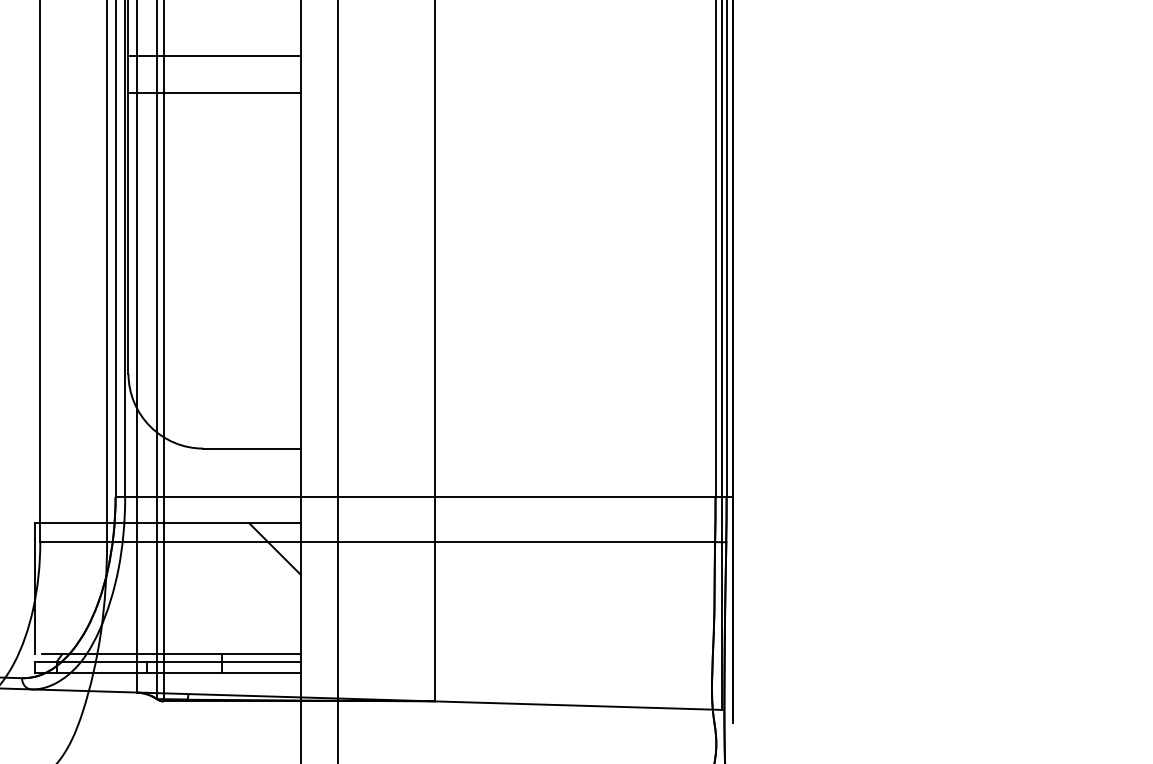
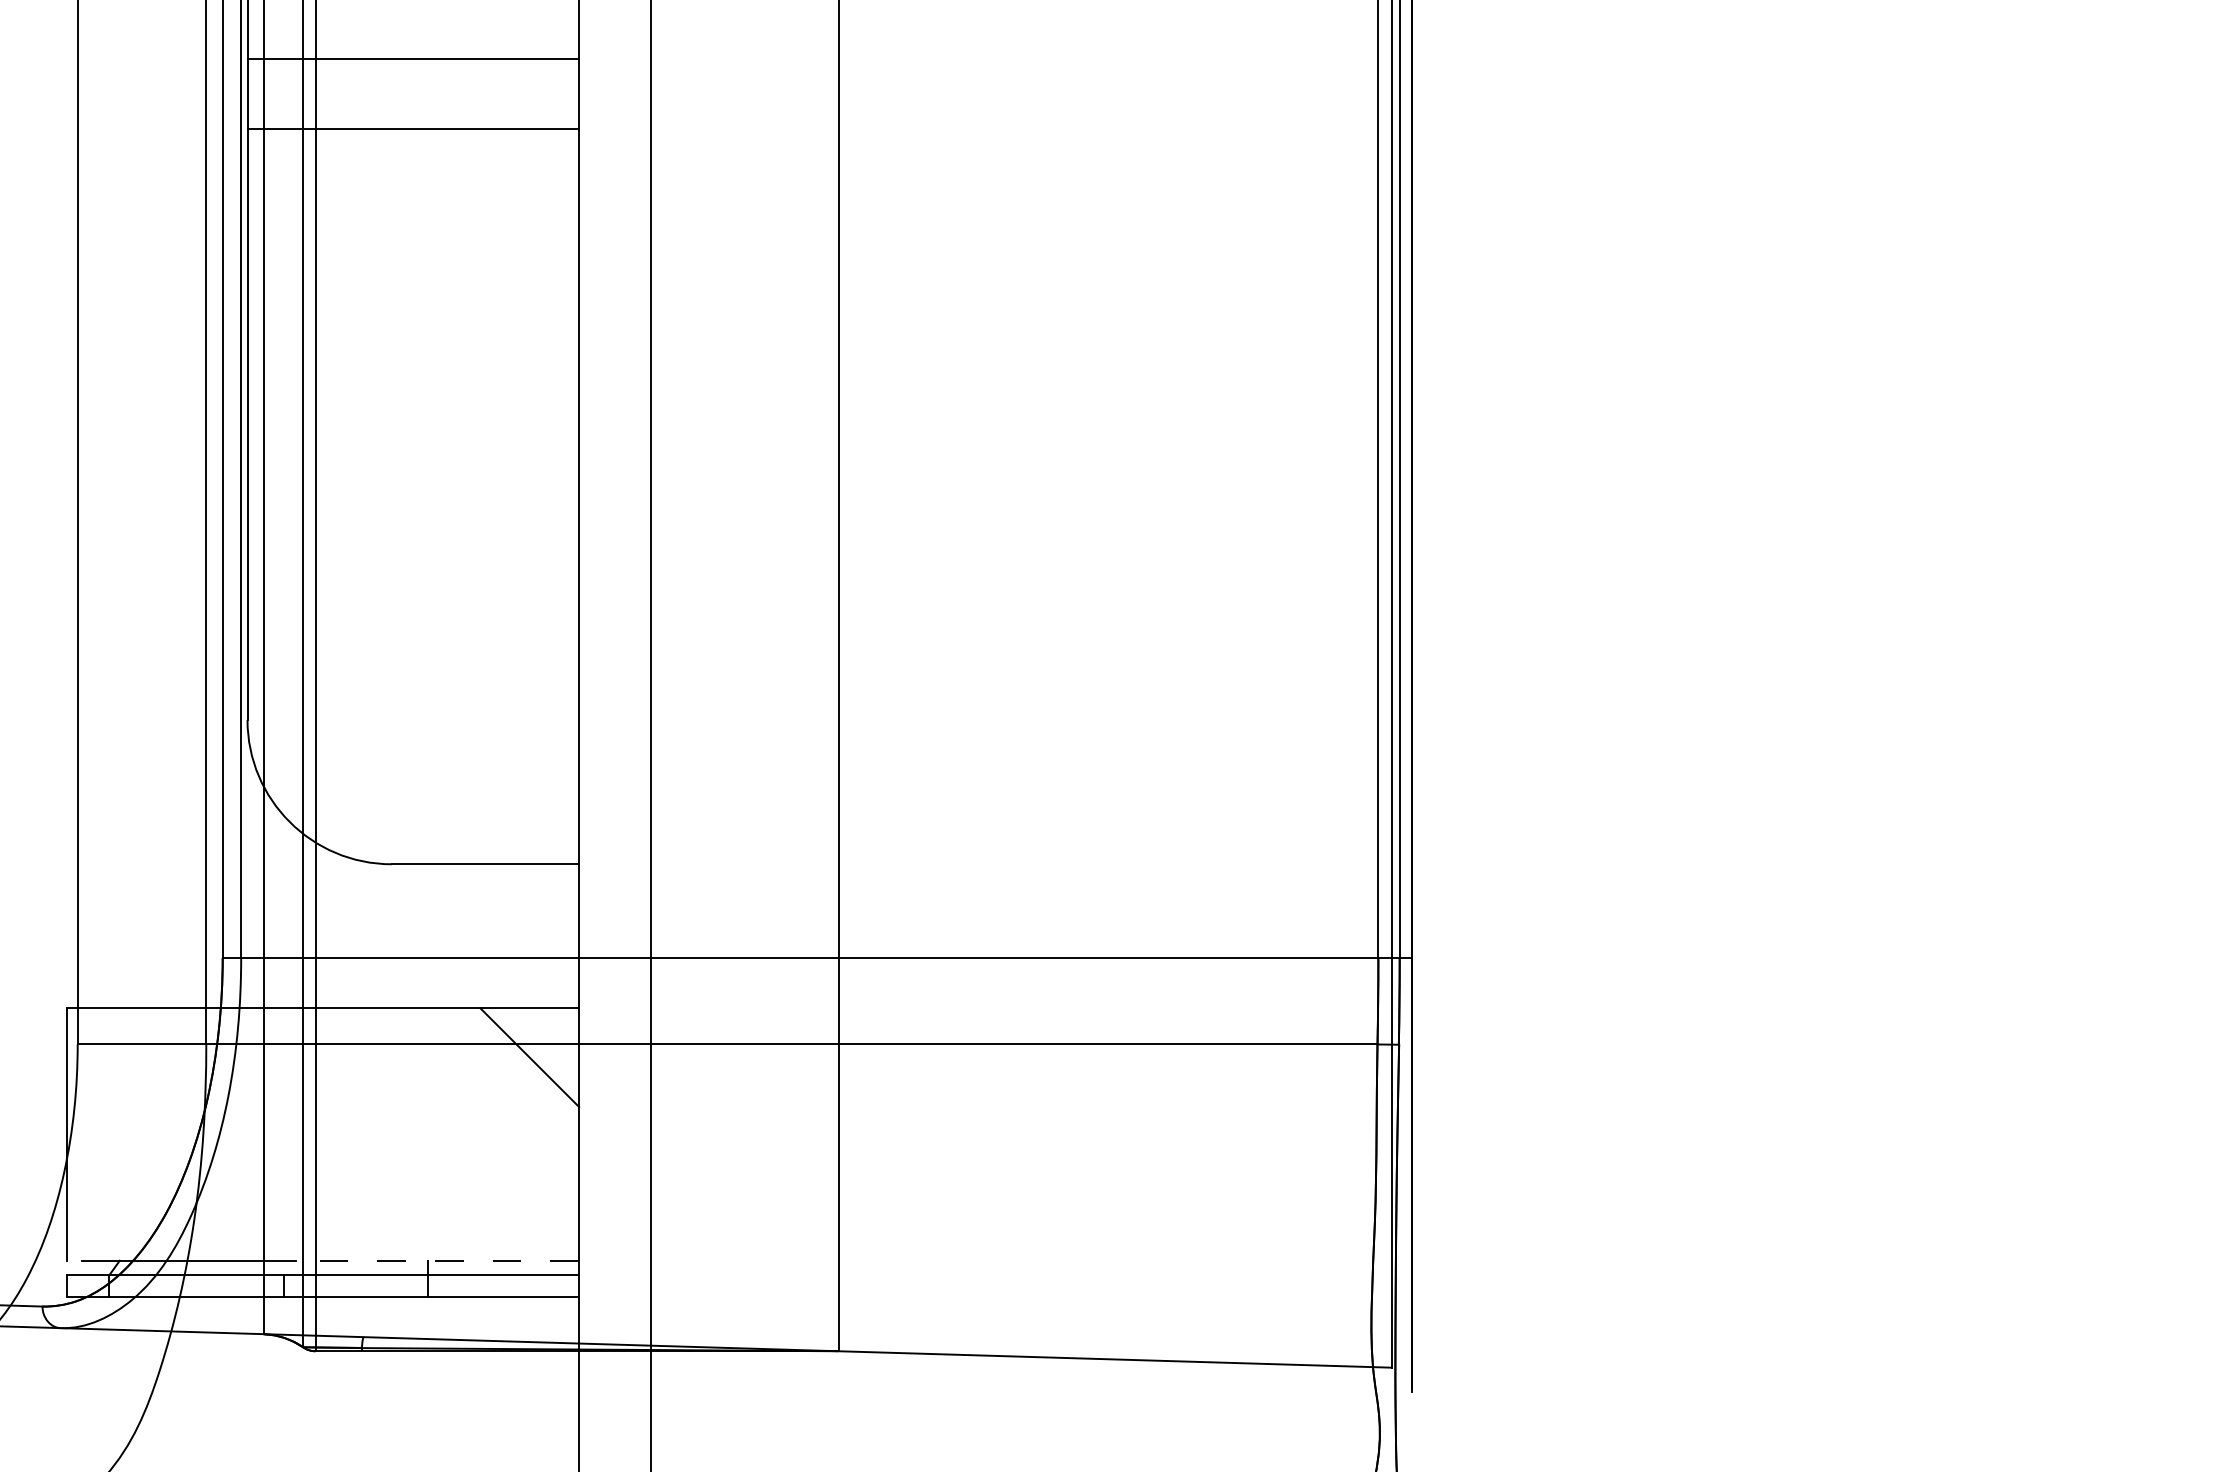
line: (214, 55) -> (413, 58), moved
line: (214, 93) -> (413, 130), moved
line: (226, 654) -> (436, 1260), solid -> dashed

